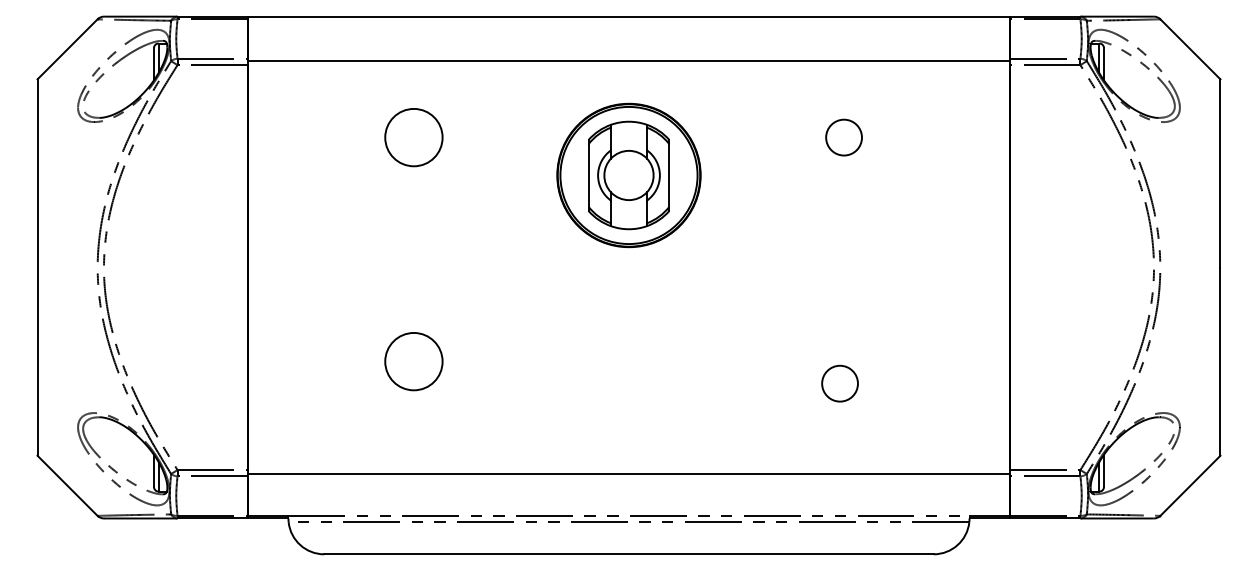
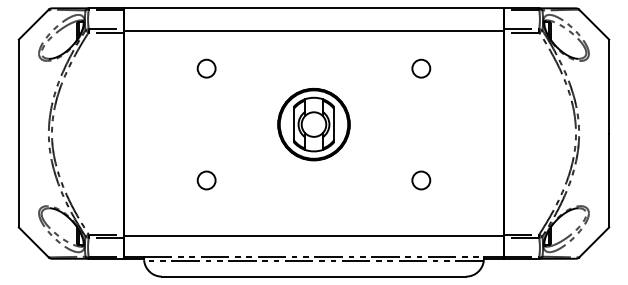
circle: (413, 137) -> (206, 68), size x0.62
part: (627, 175) -> (313, 124), moved
circle: (413, 361) -> (206, 180), size x0.62
circle: (840, 383) -> (421, 180), moved

